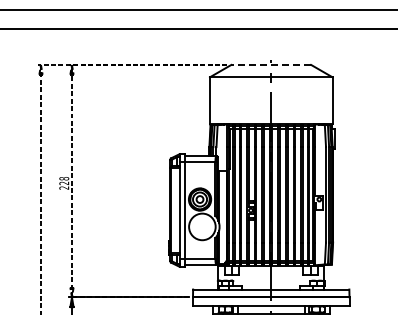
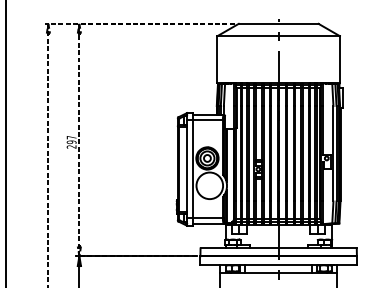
line: (271, 64) -> (278, 23), dashed -> solid
text: (64, 181) -> (71, 140), 228 -> 297

